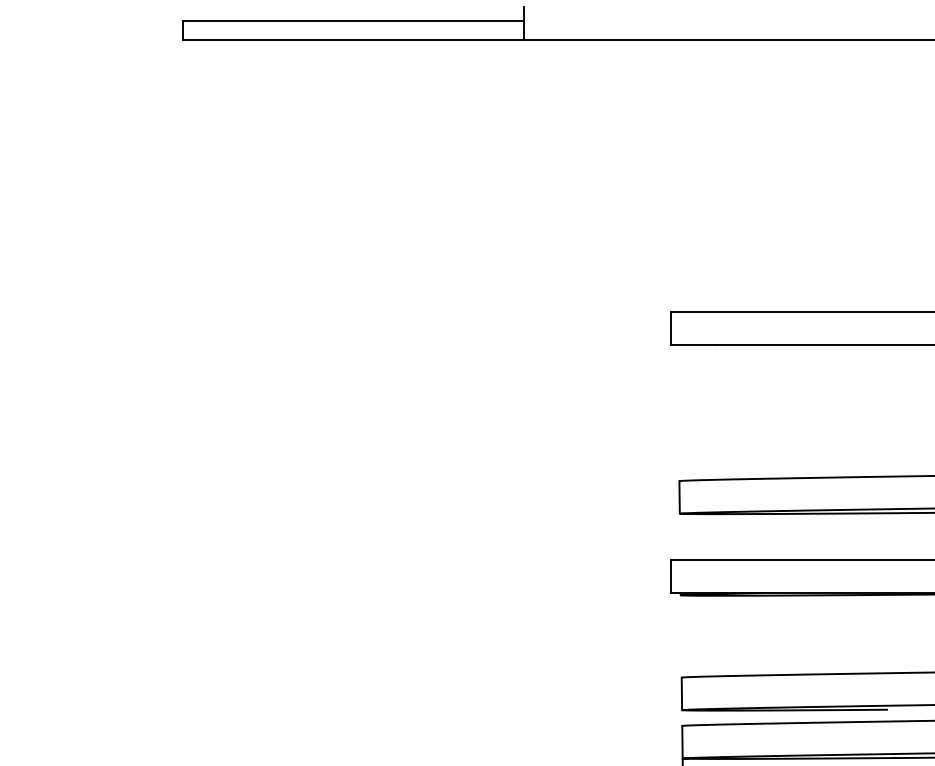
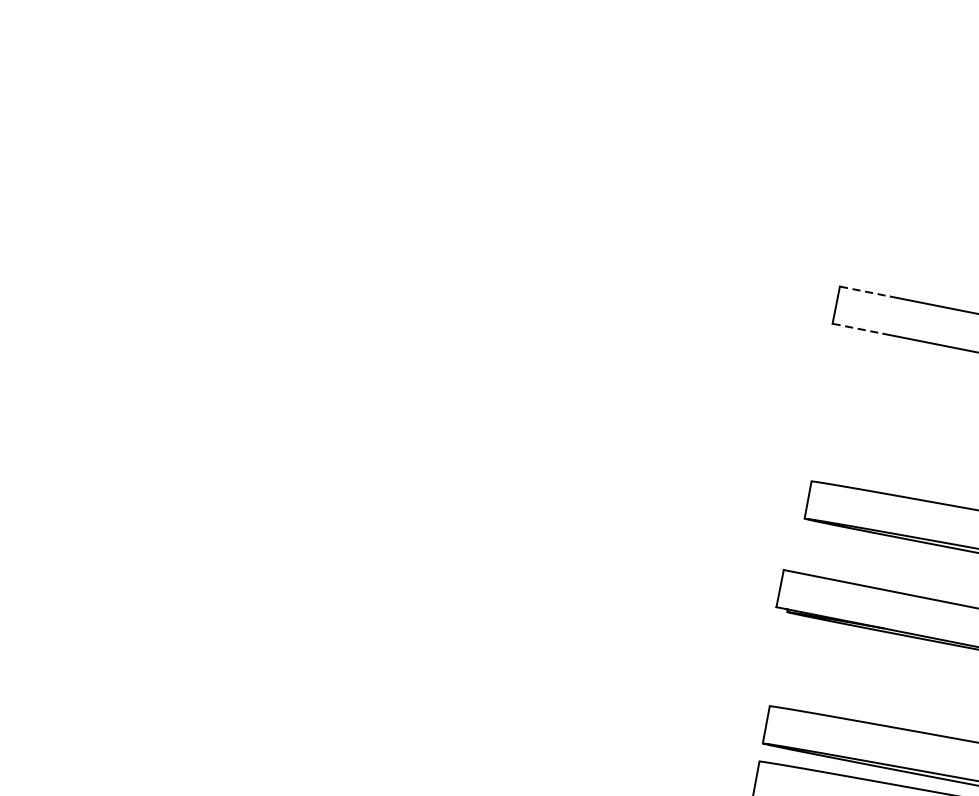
line: (693, 312) -> (865, 292), solid -> dashed
line: (693, 344) -> (858, 328), solid -> dashed

